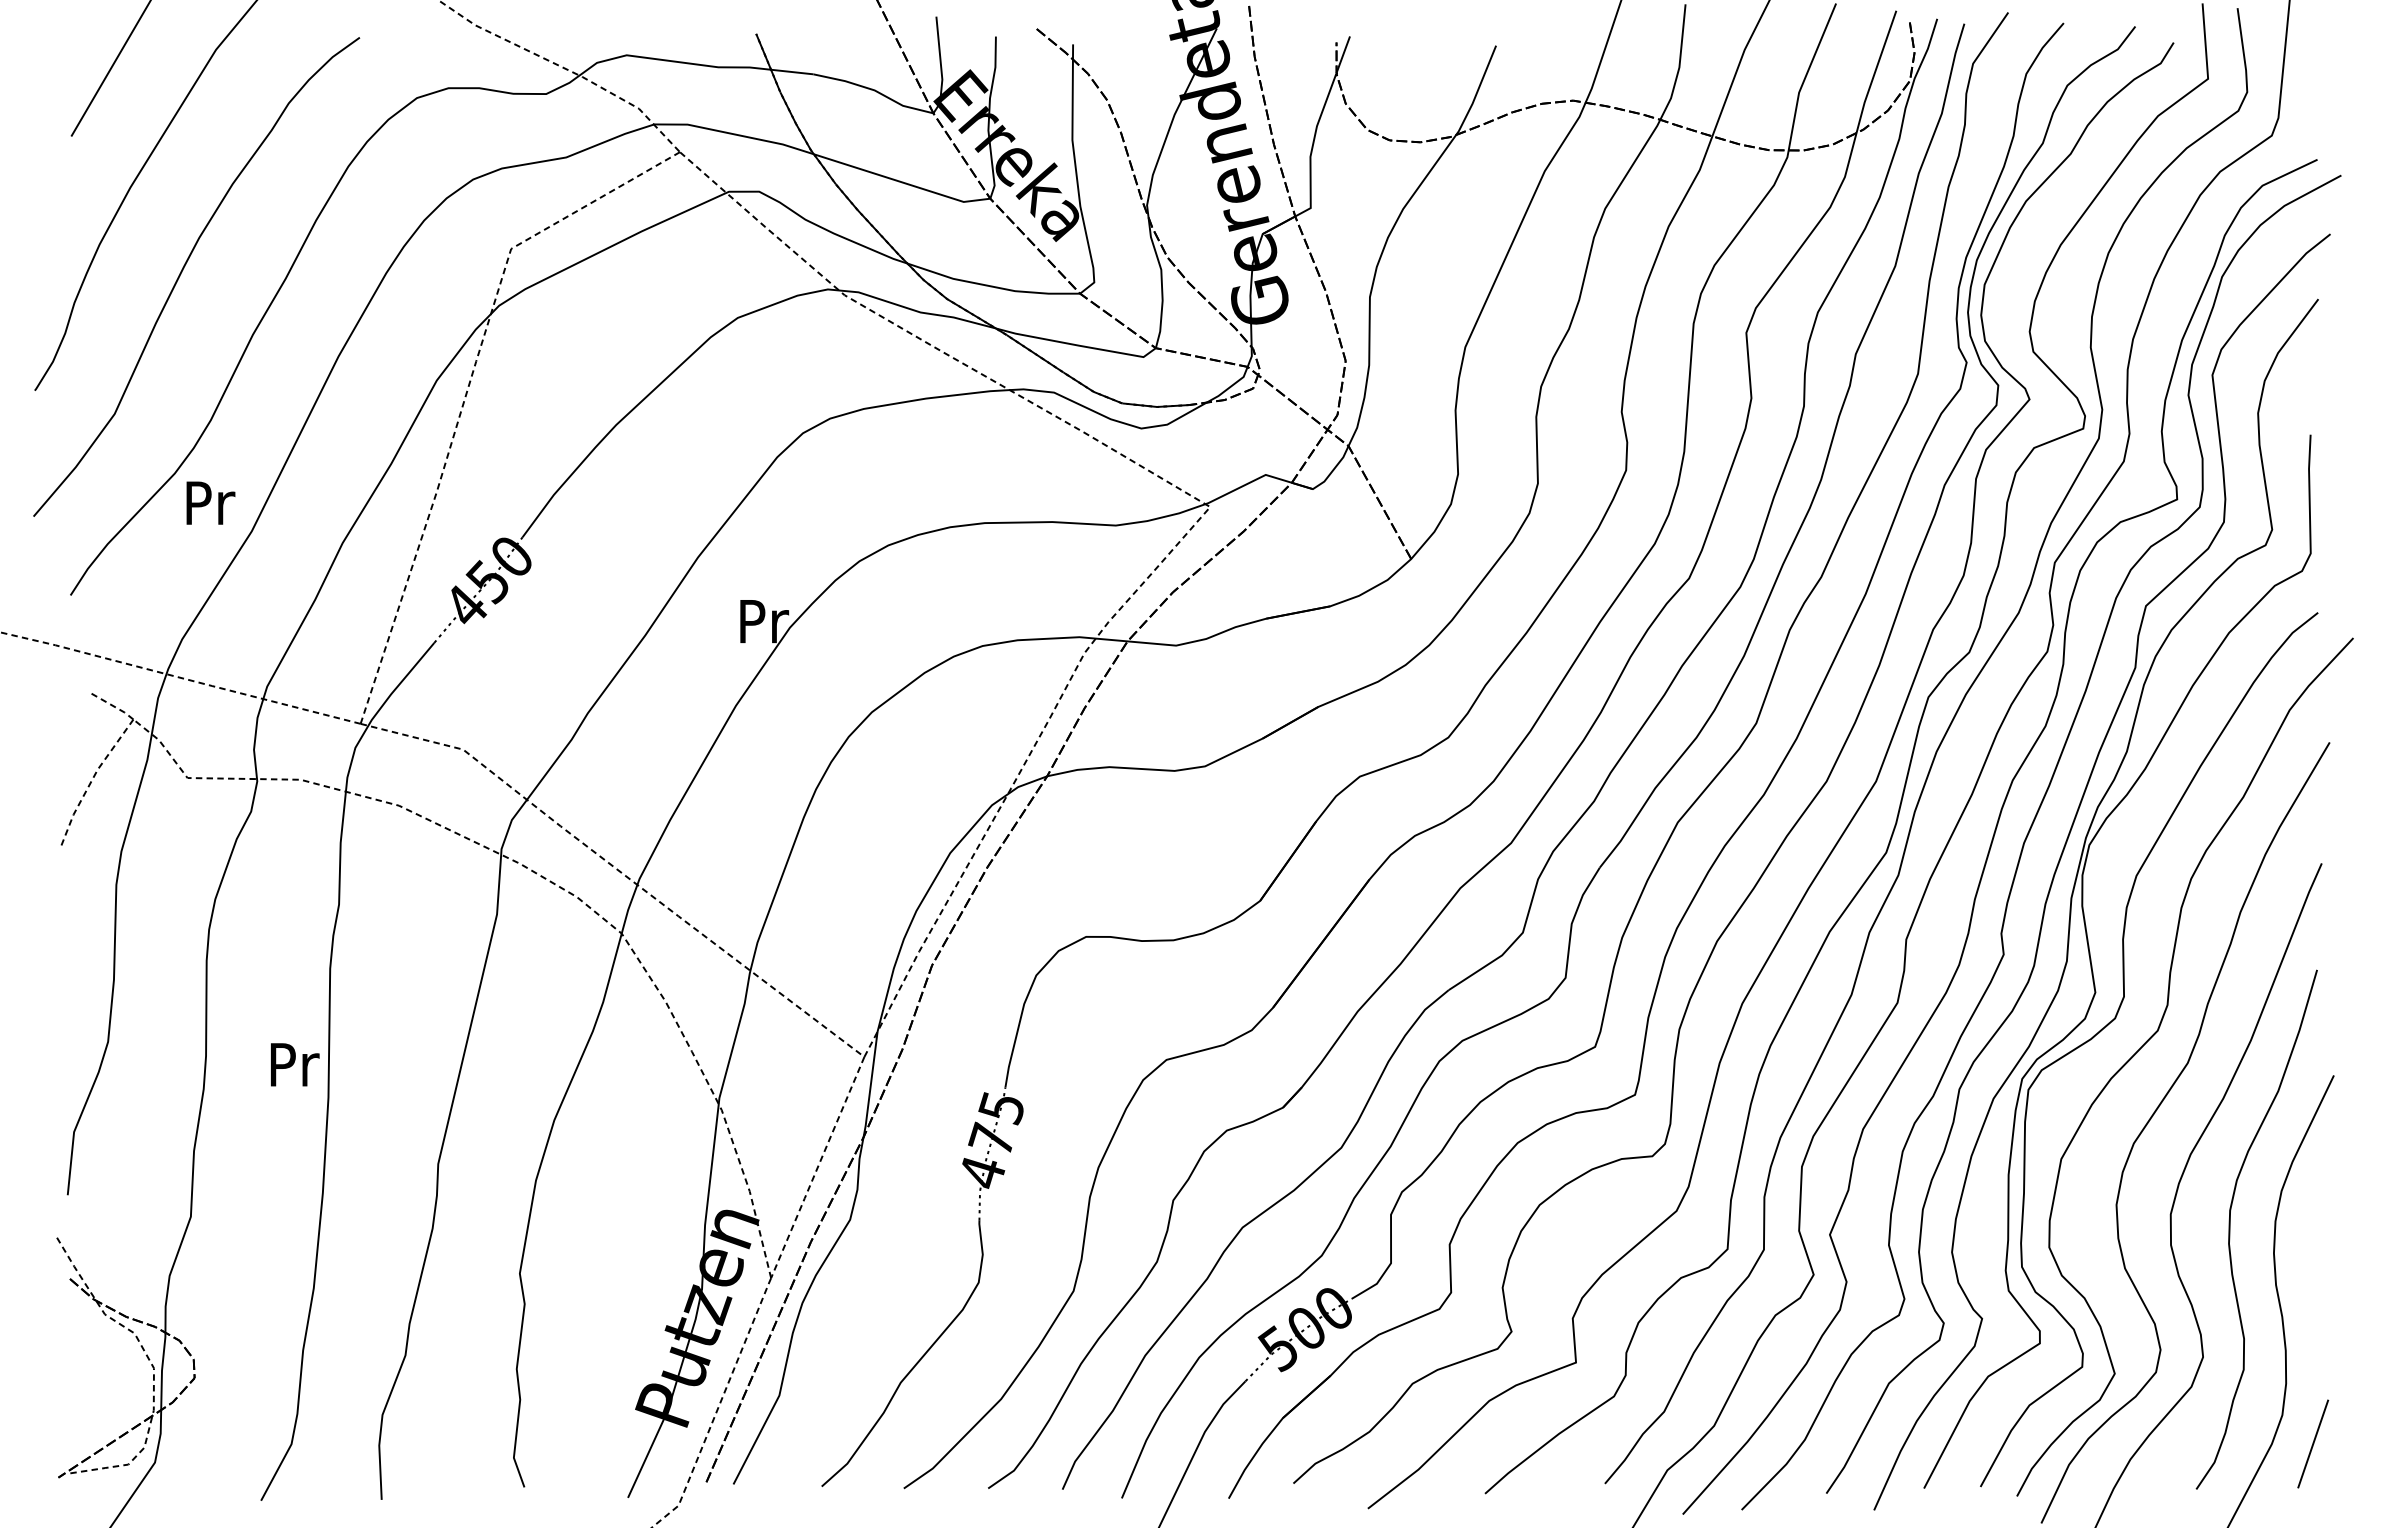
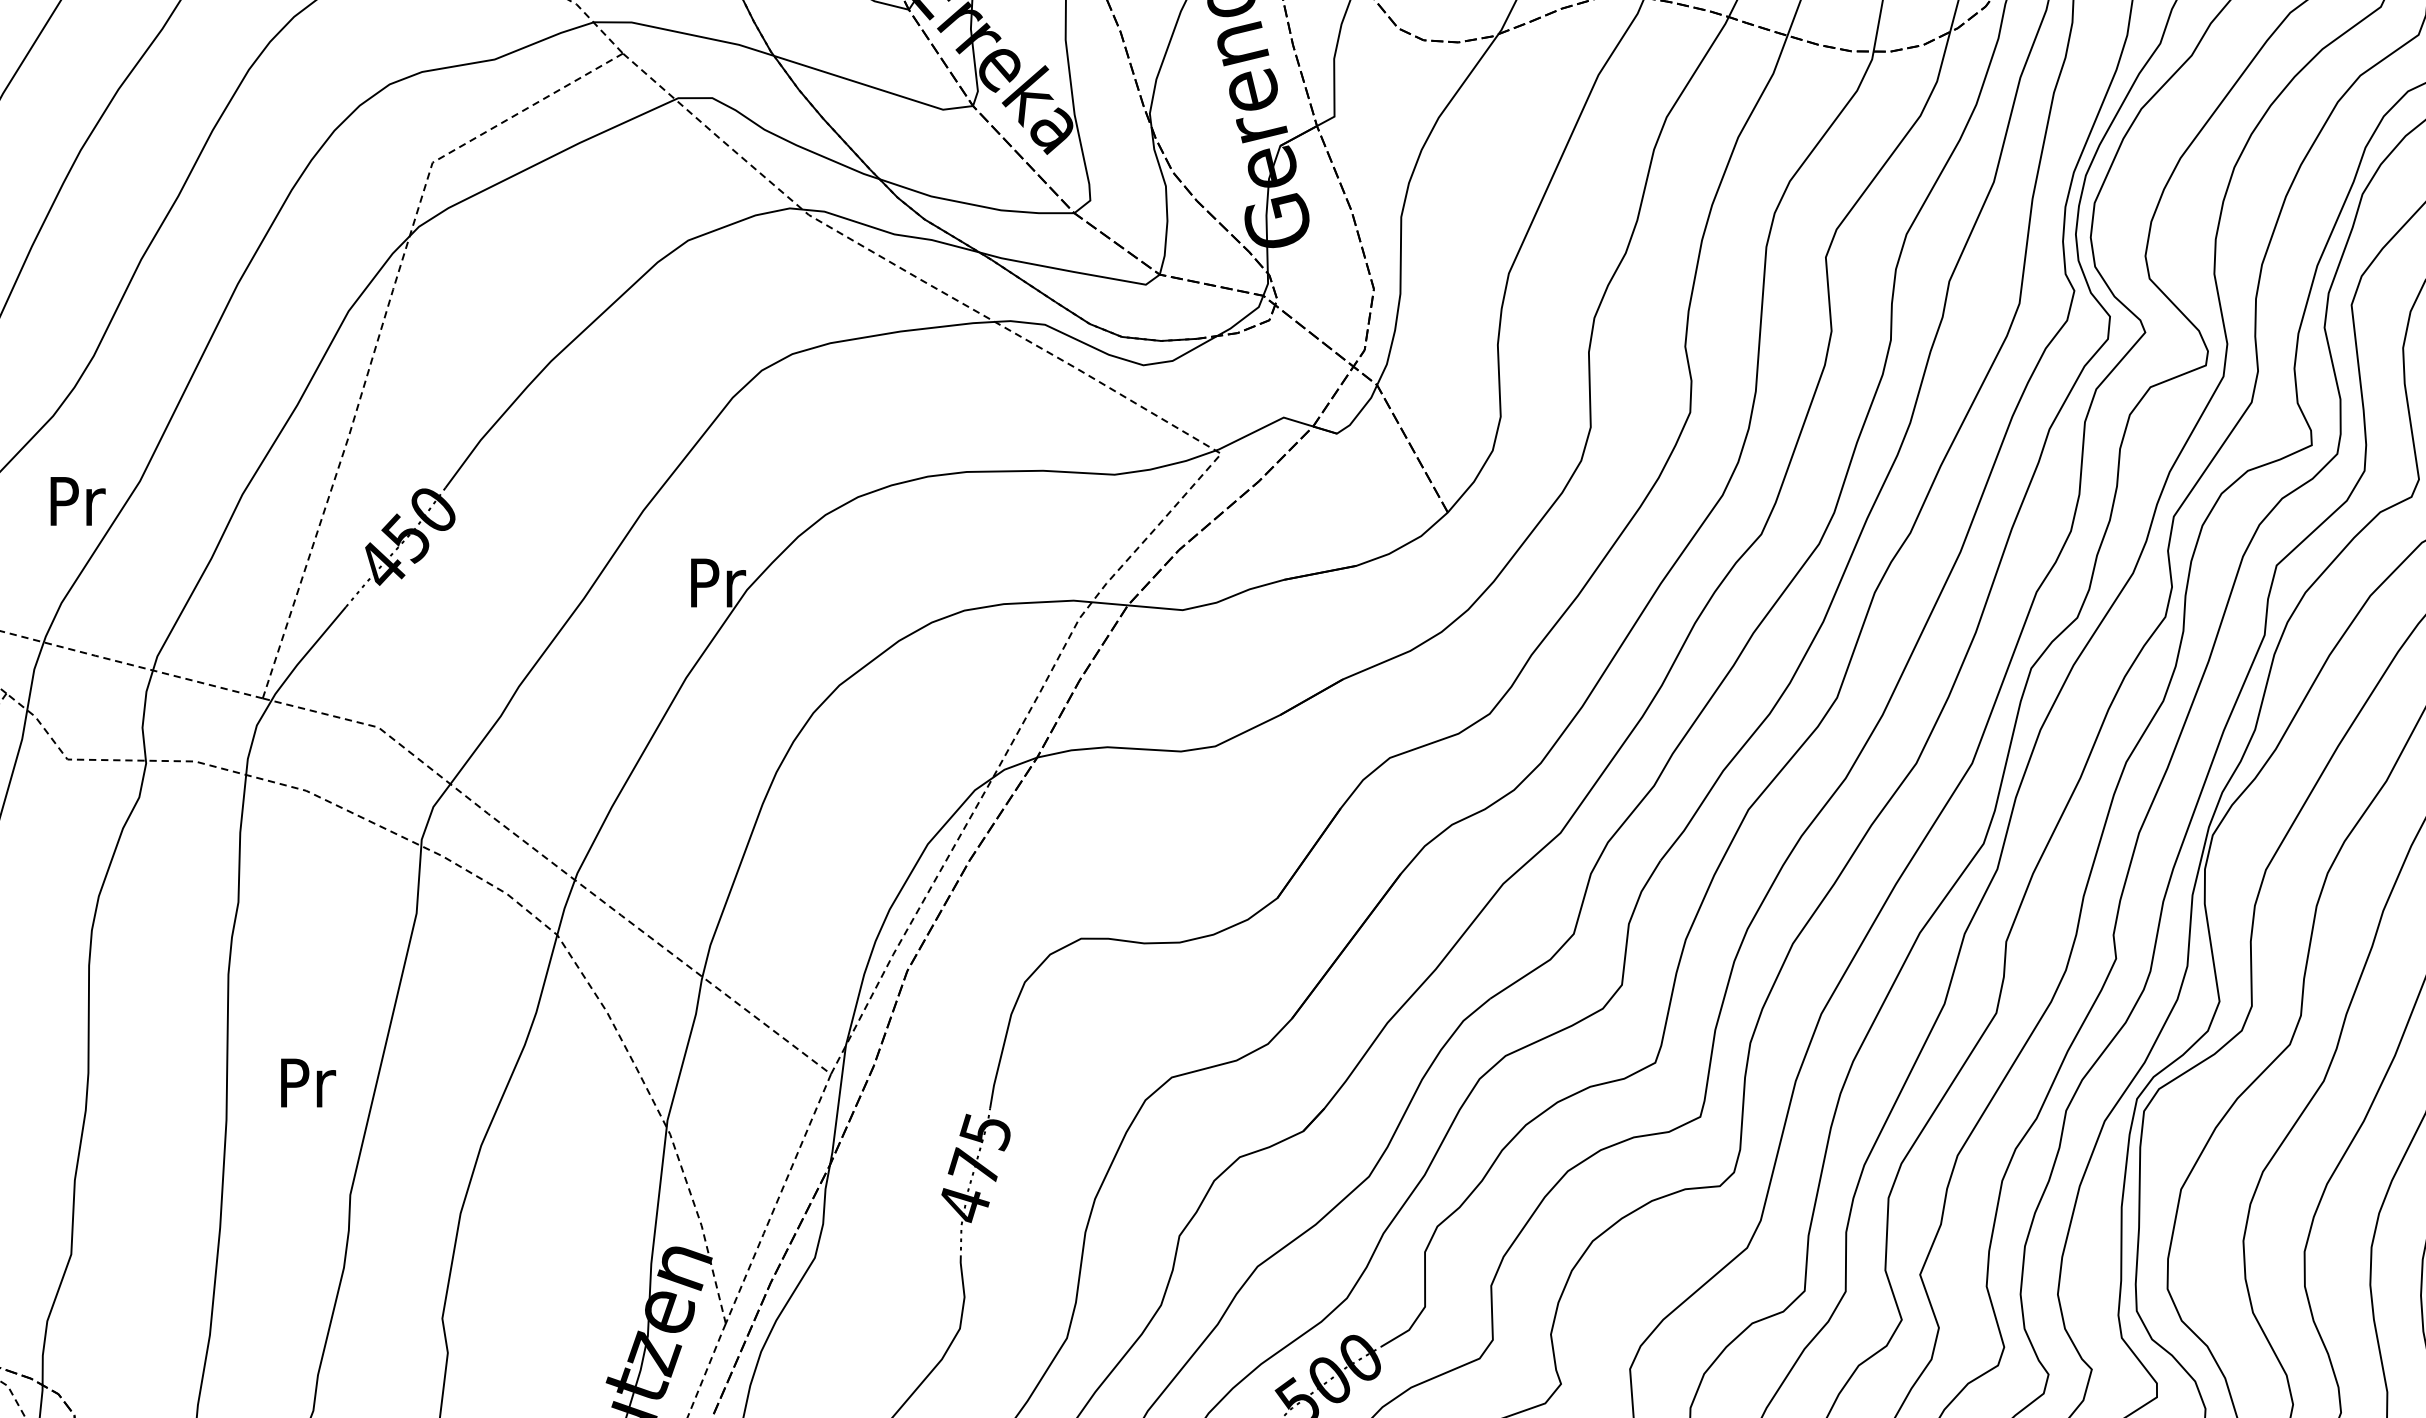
text: (210, 502) -> (77, 500), moved
text: (295, 1064) -> (308, 1082), moved

